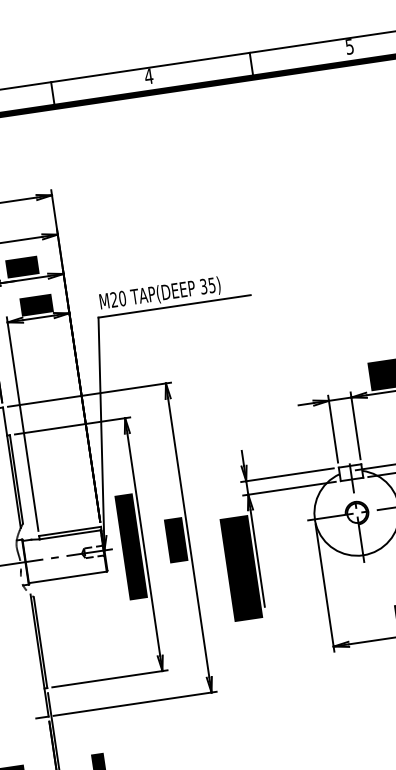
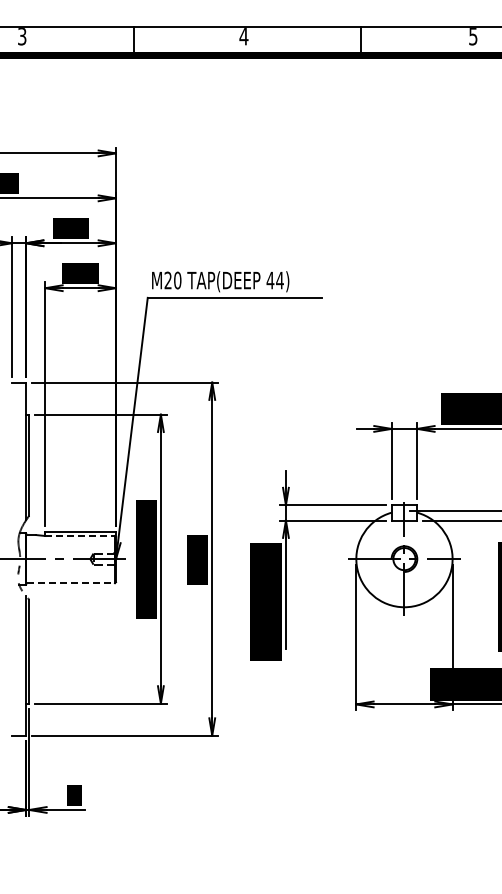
text: (207, 286) -> (274, 280), 35) -> 44)
line: (70, 535) -> (80, 536), solid -> dashed
line: (68, 577) -> (71, 583), solid -> dashed

